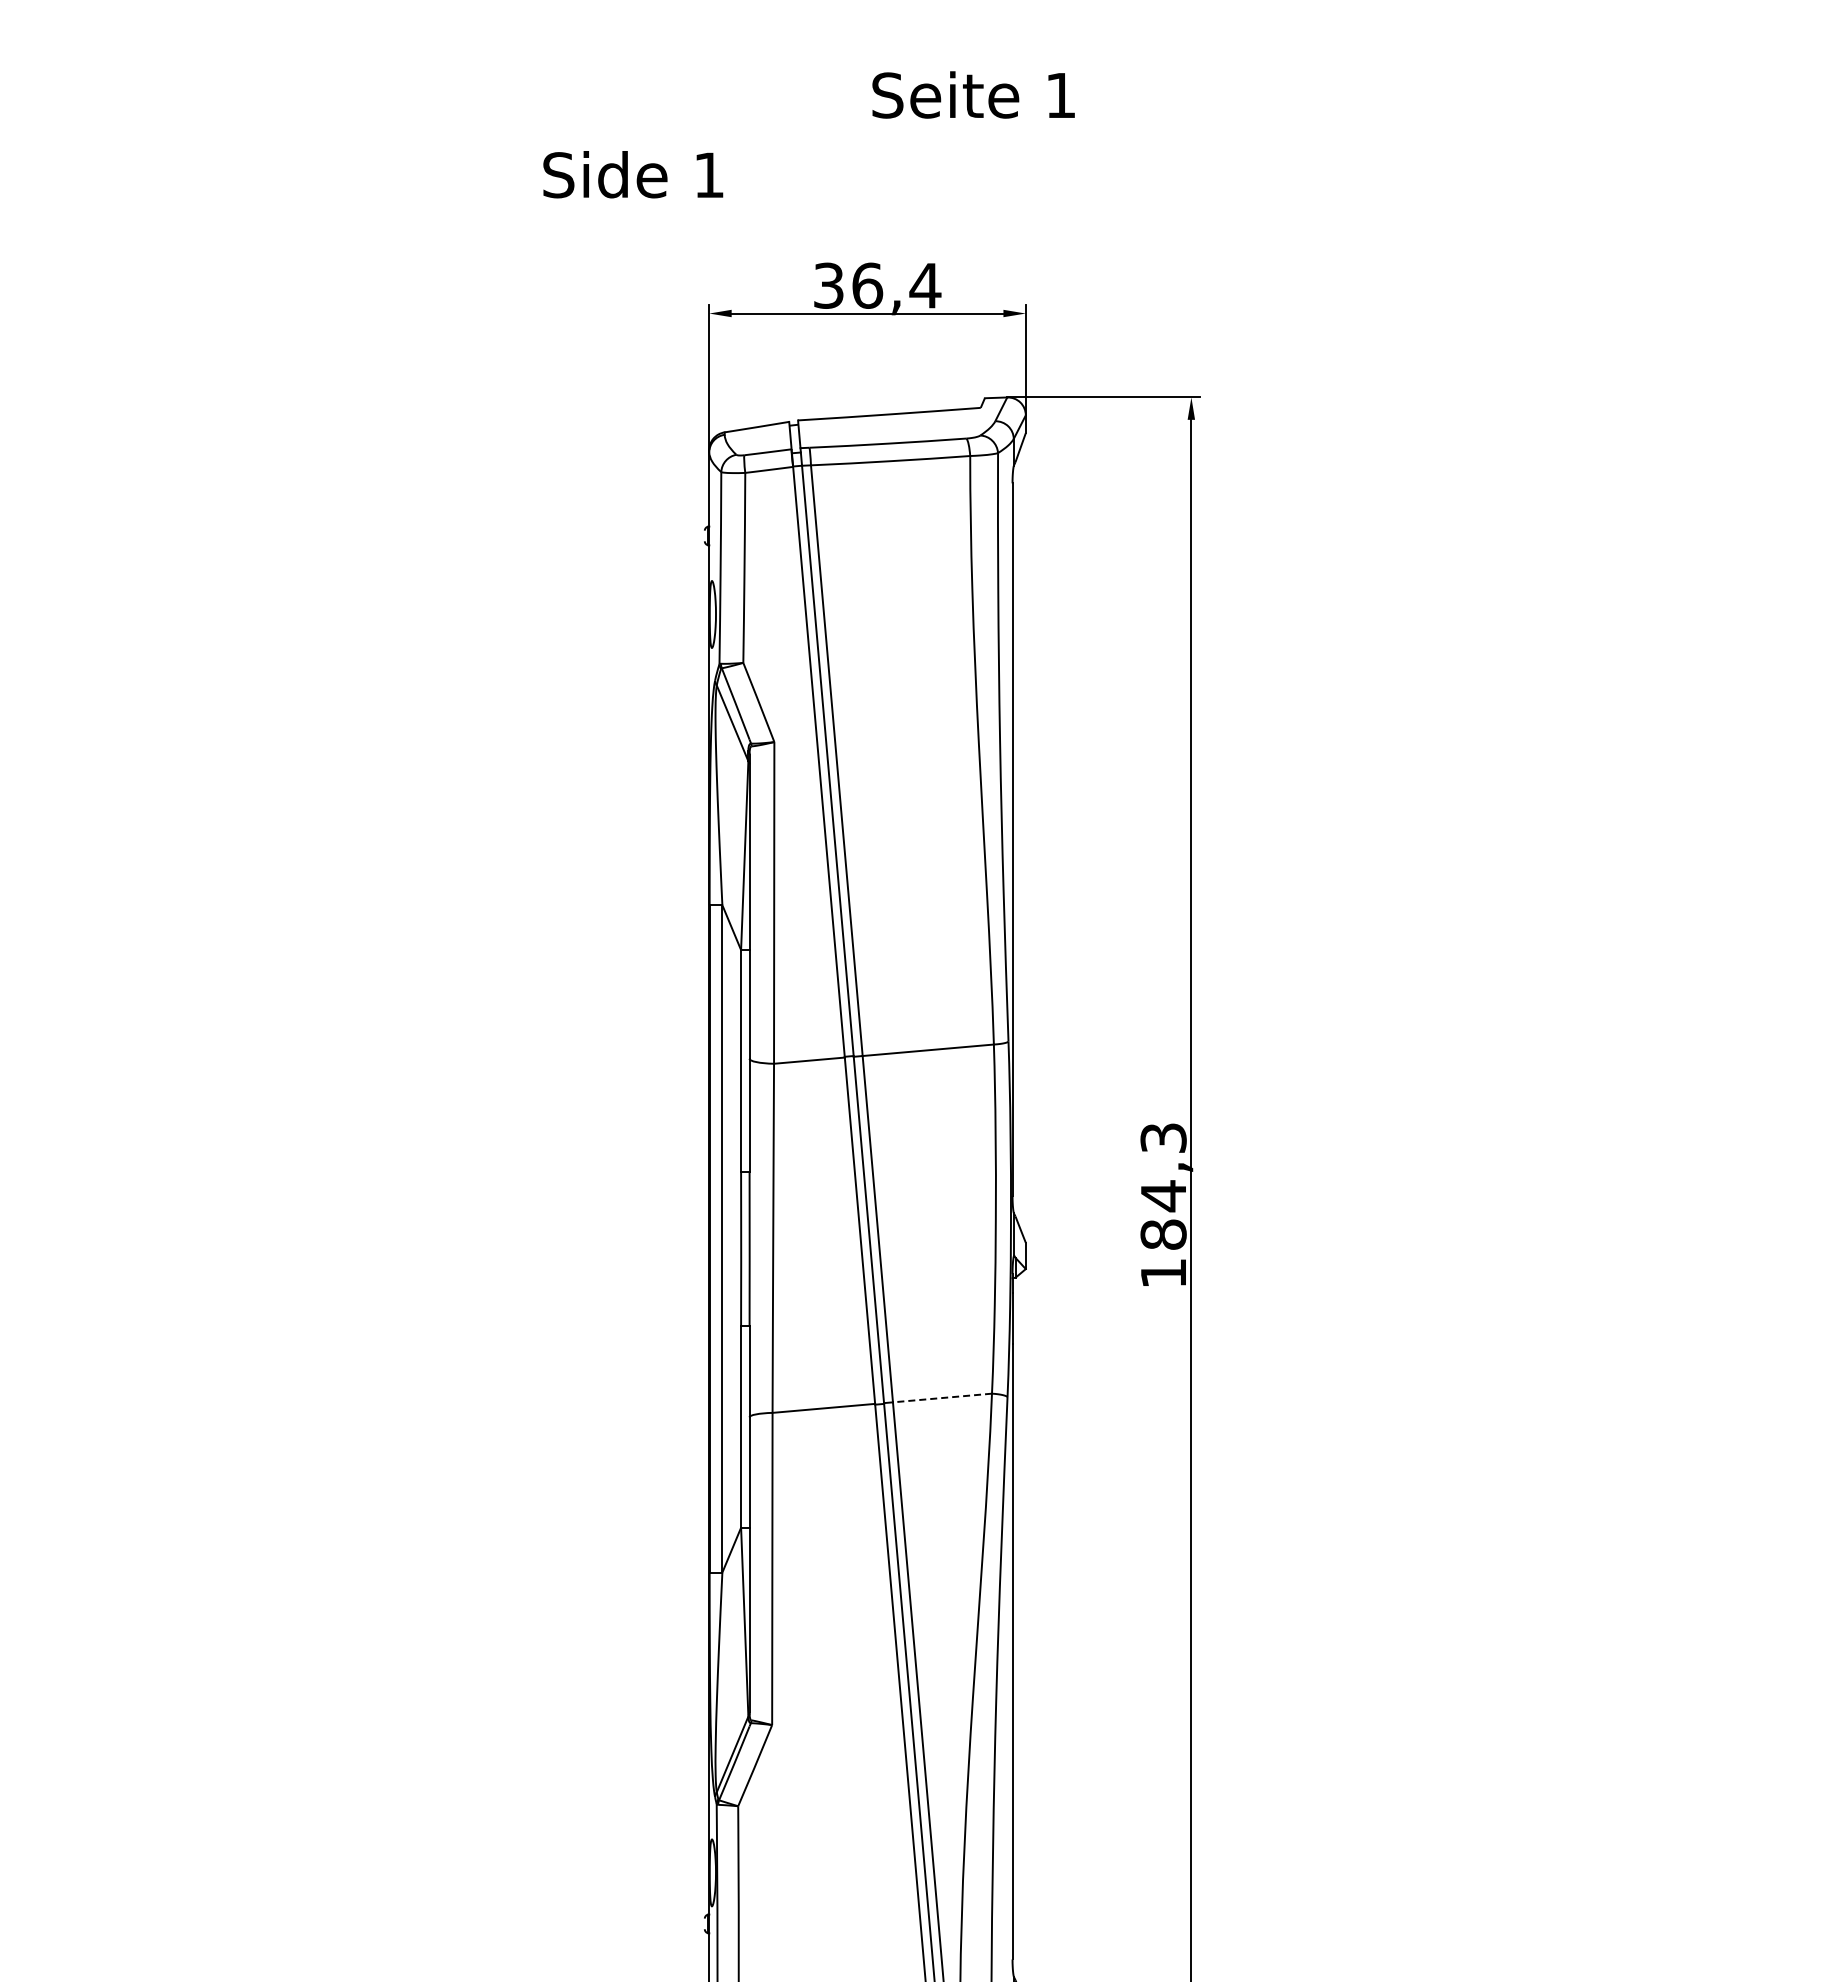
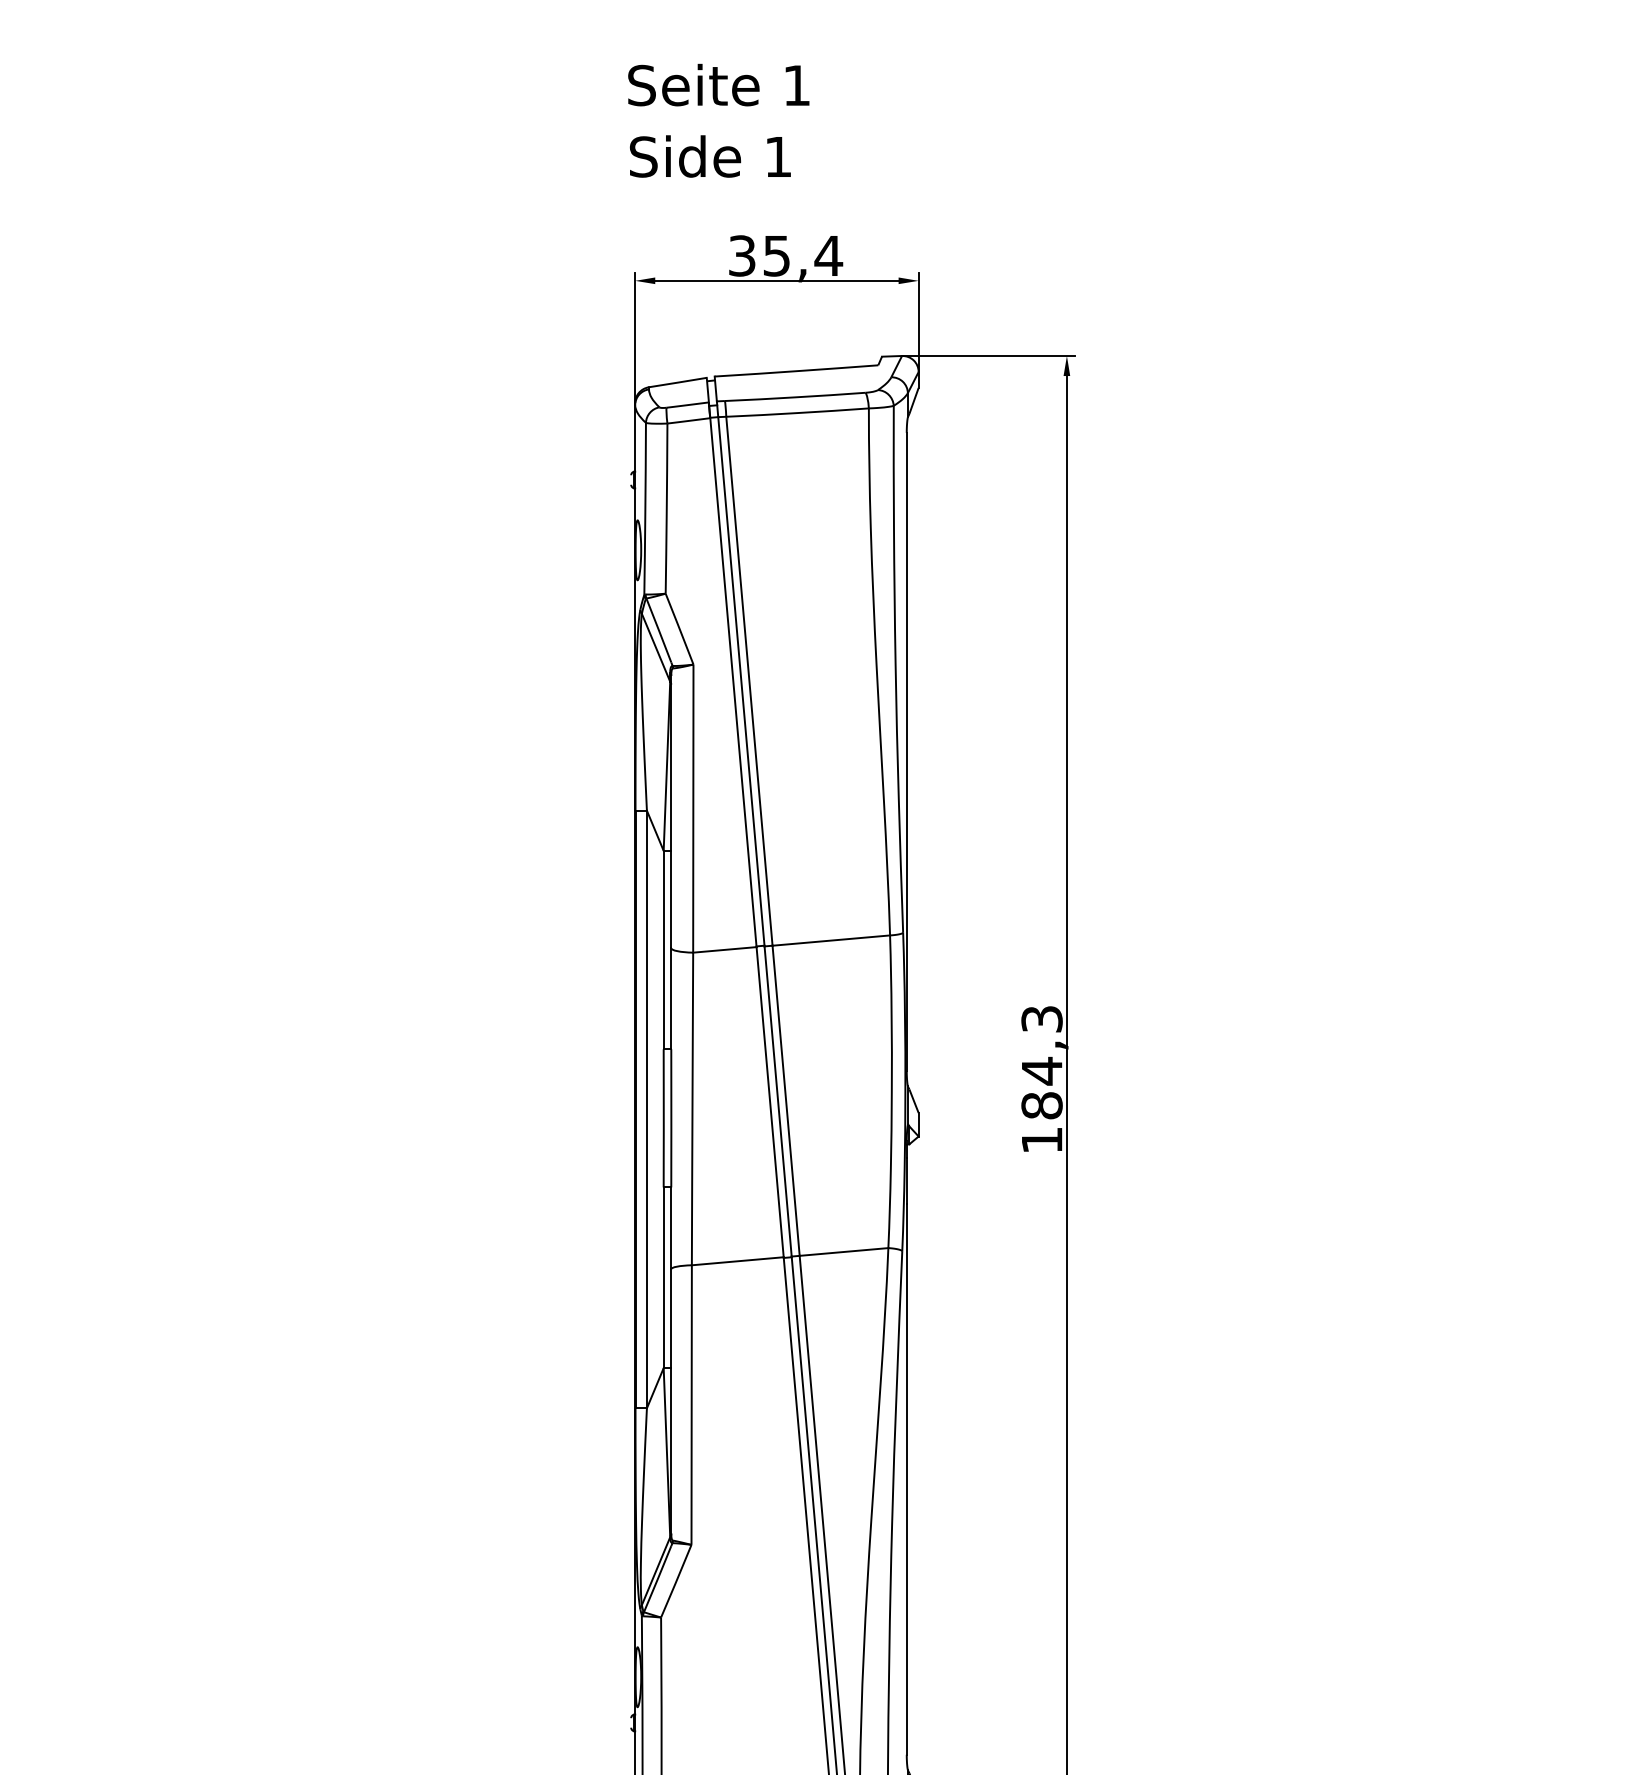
text: (973, 94) -> (718, 84), moved
text: (633, 174) -> (710, 156), moved
text: (867, 285) -> (776, 255), 36,4 -> 35,4
line: (942, 1398) -> (844, 1252), dashed -> solid

